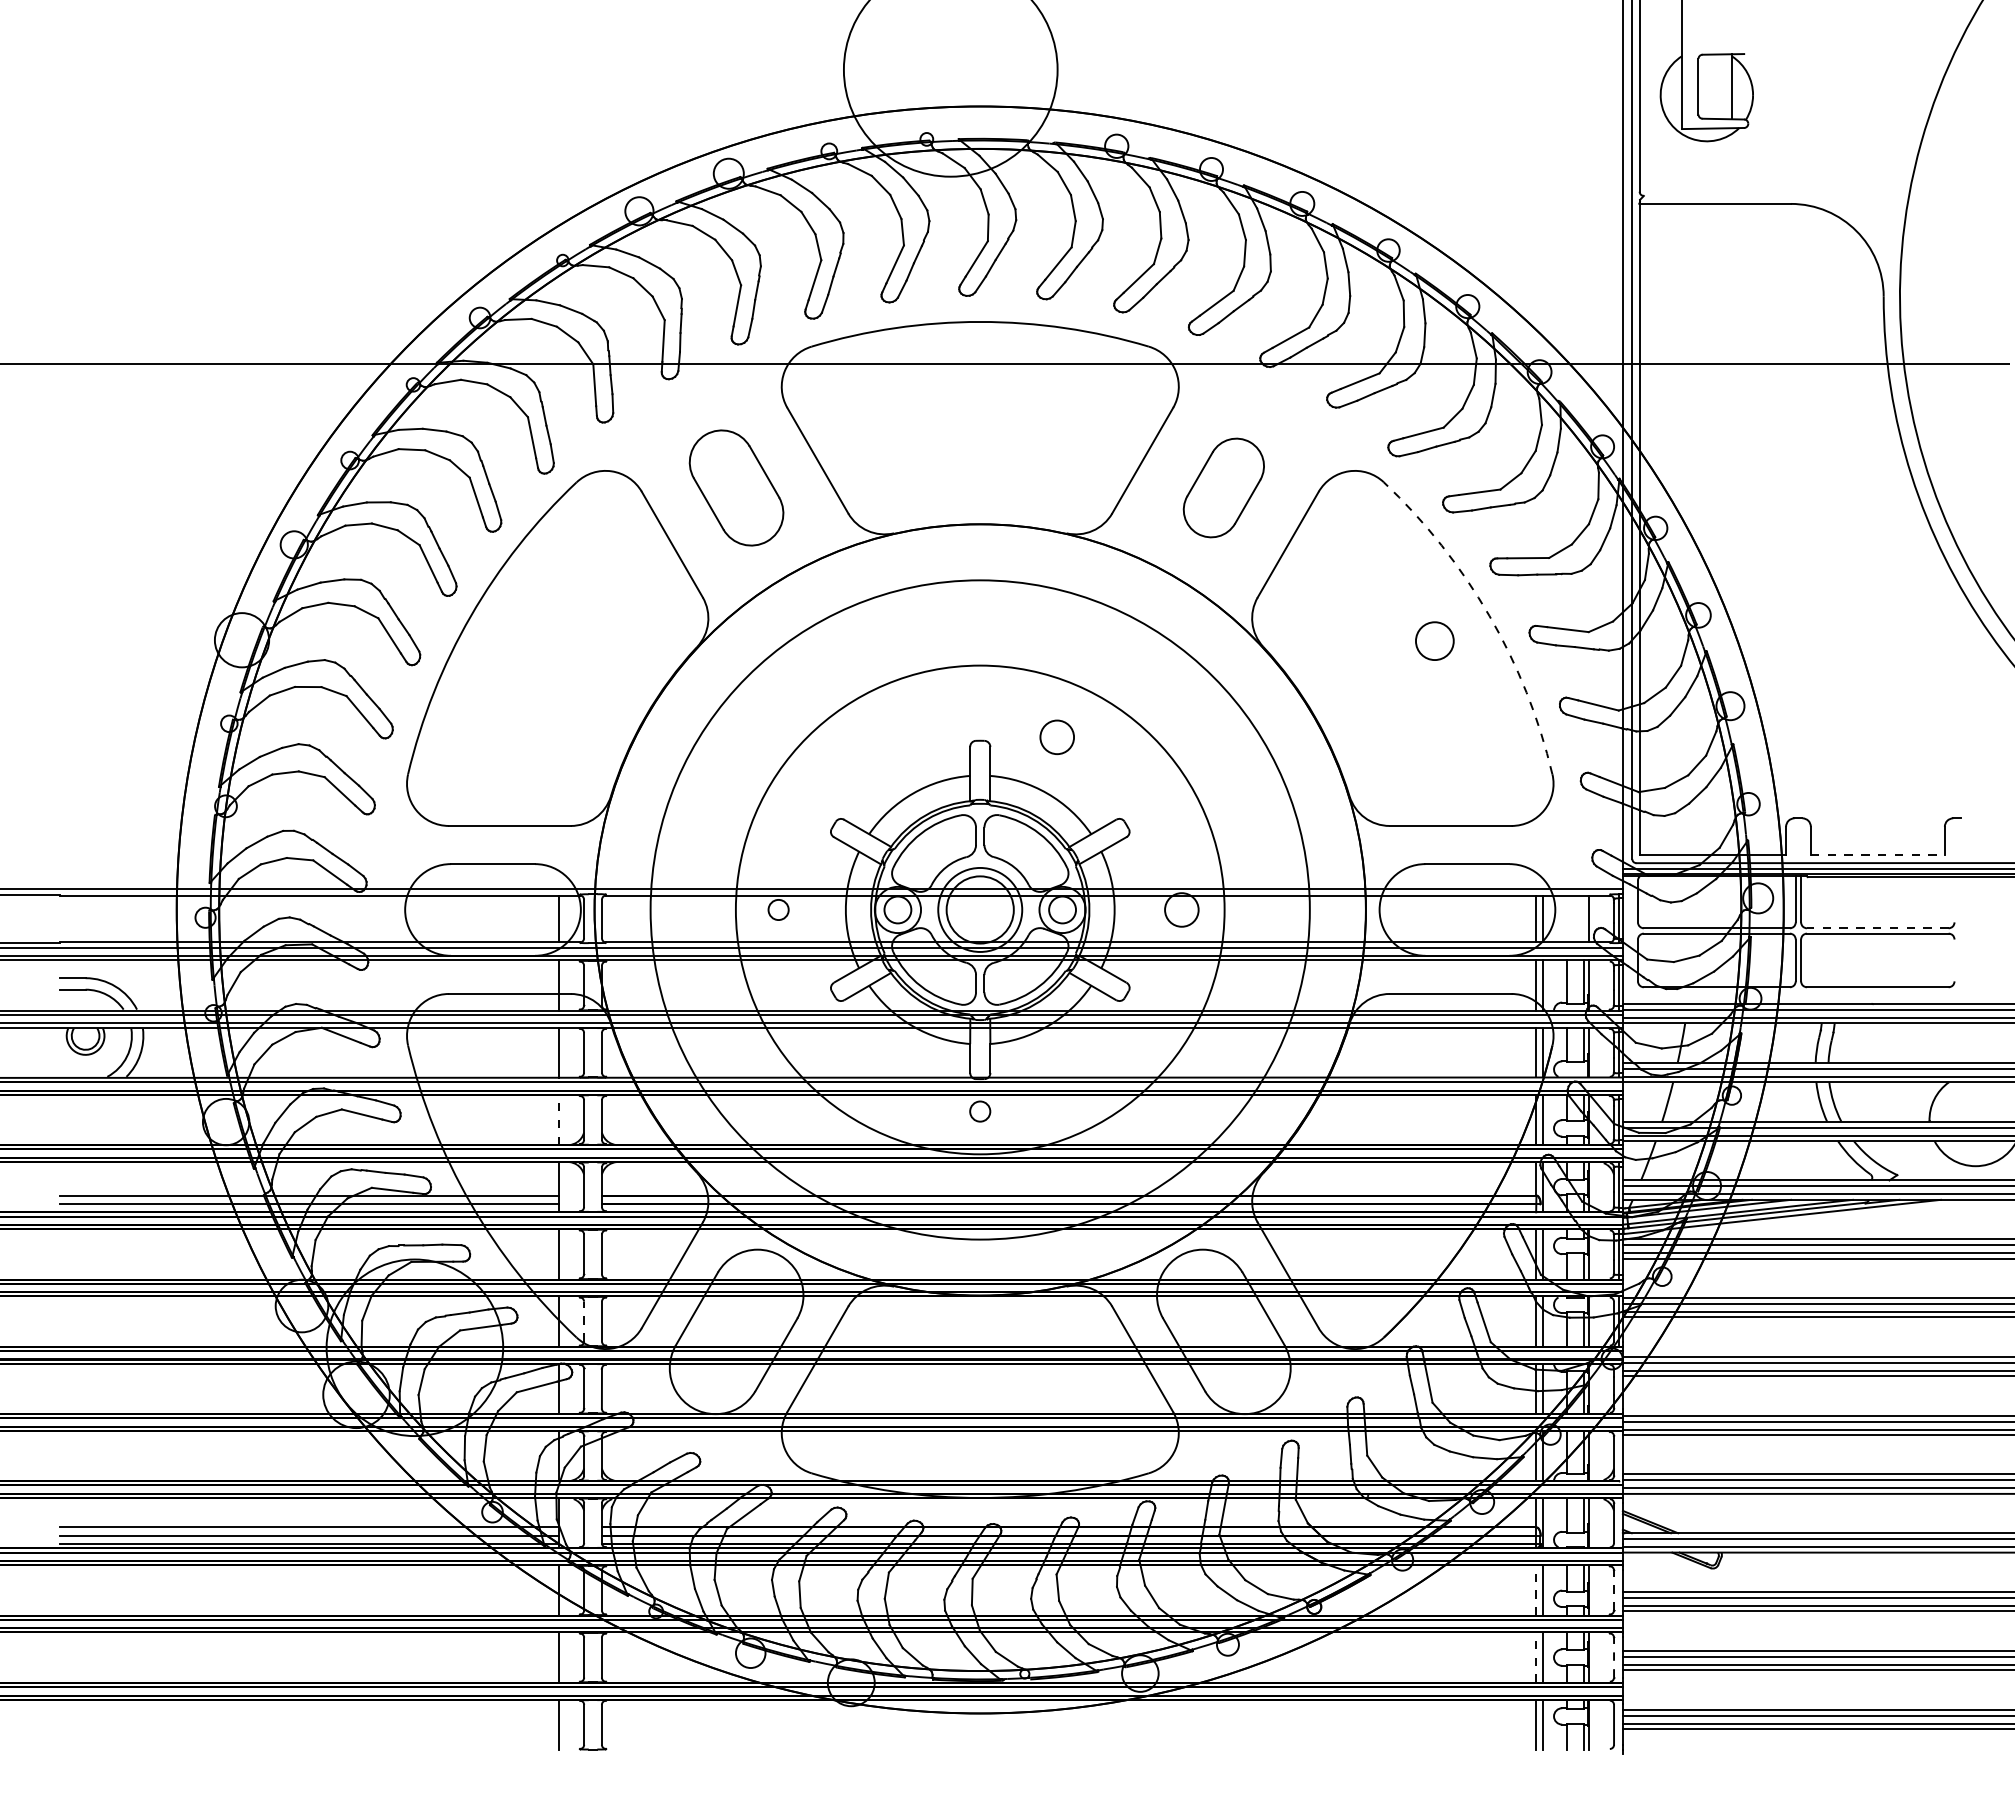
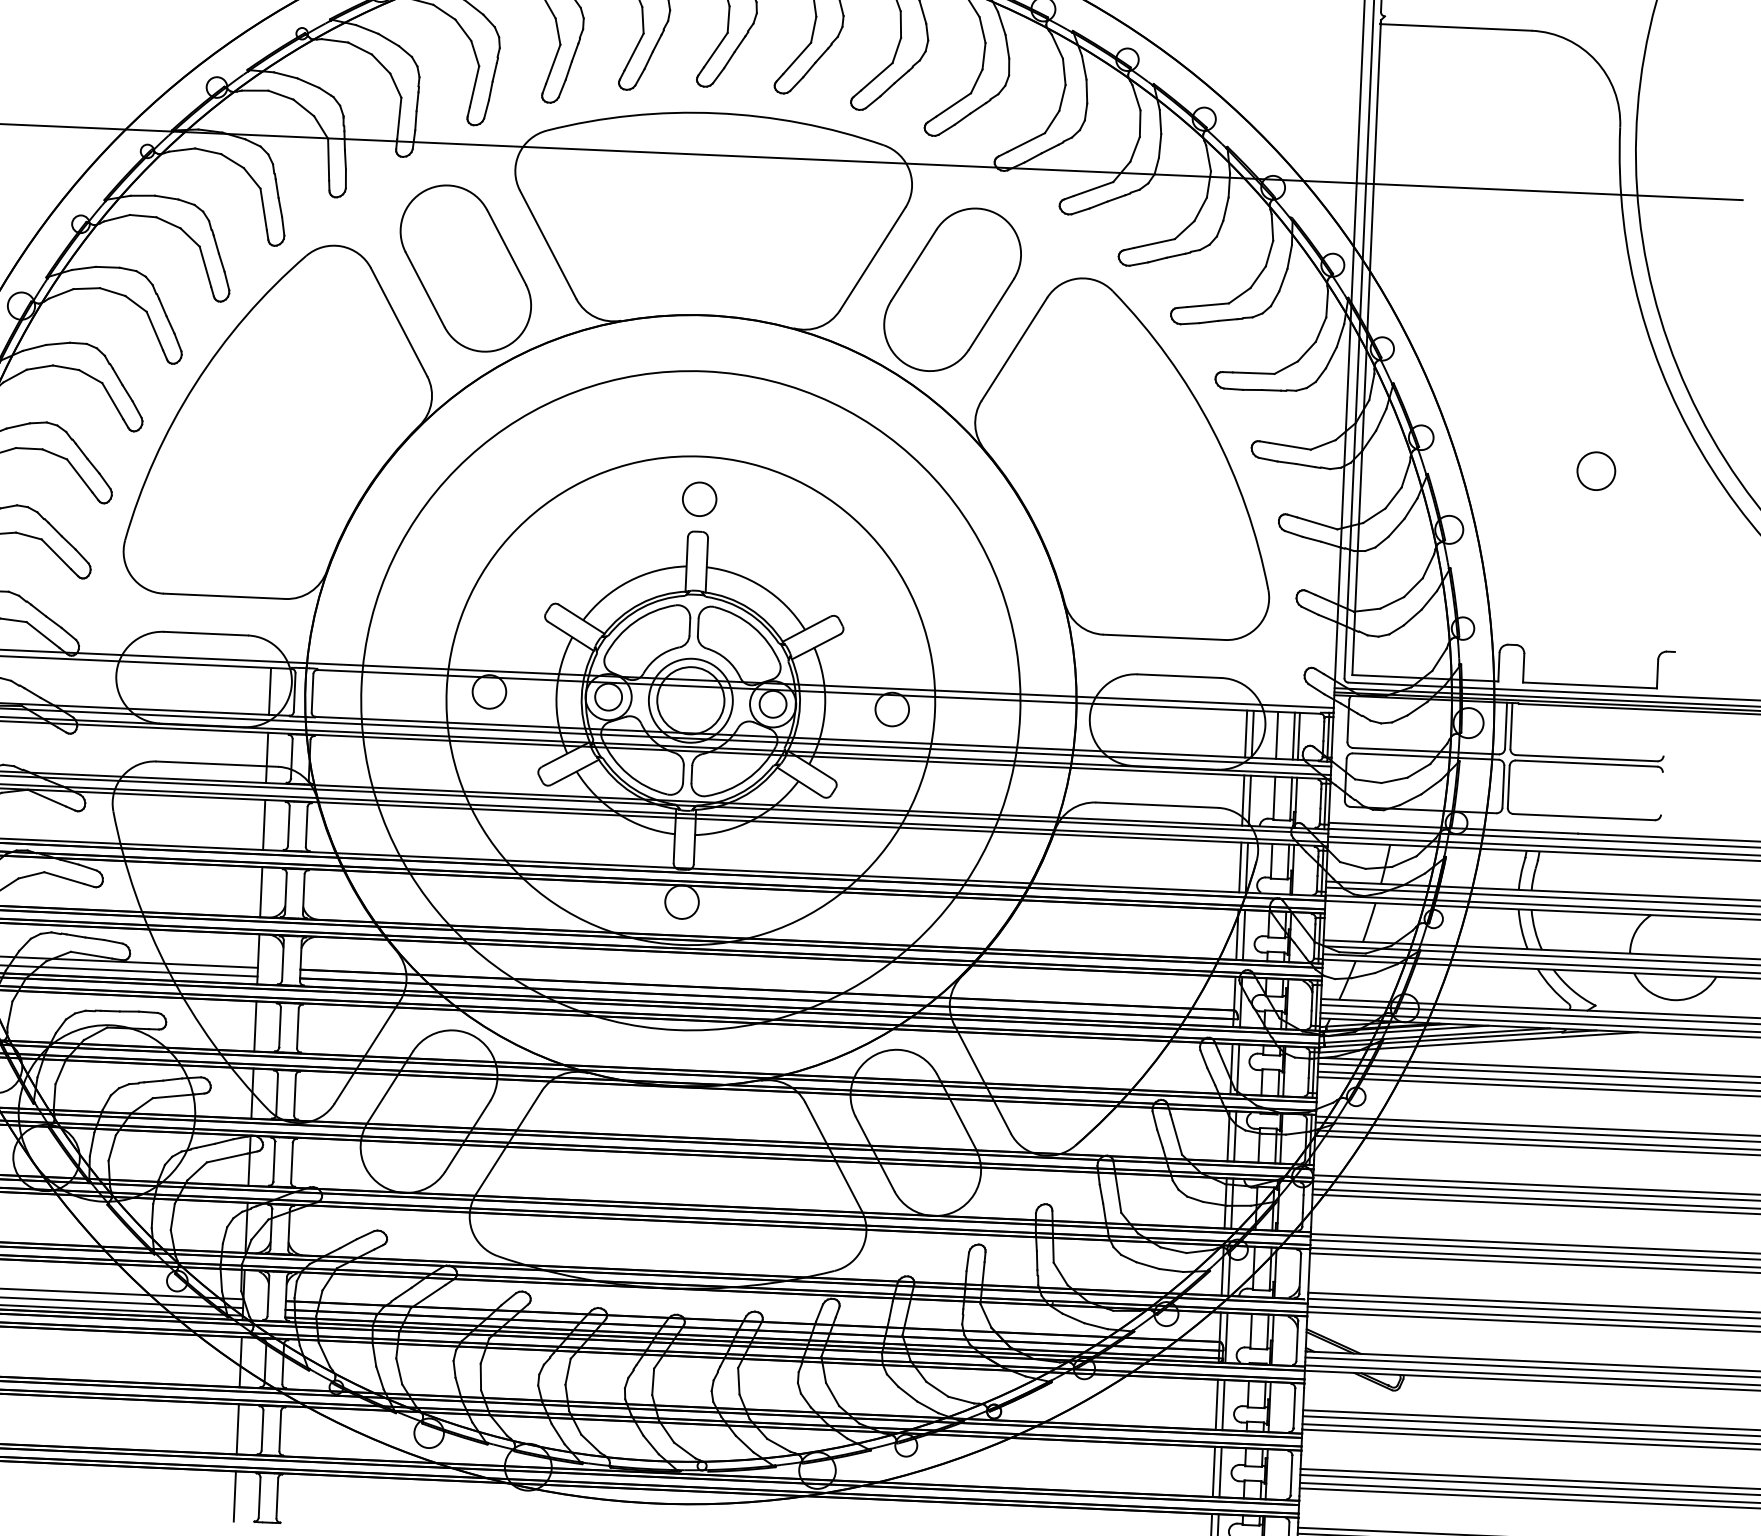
part: (736, 487) -> (465, 268), size x1.43
part: (1223, 487) -> (952, 289), size x1.67
arc: (1489, 615) -> (1212, 428), dashed -> solid
circle: (1434, 640) -> (1596, 470), moved
circle: (1056, 736) -> (698, 498), moved
line: (1877, 855) -> (1589, 685), dashed -> solid
circle: (778, 909) -> (489, 691), size x1.67
line: (1567, 918) -> (1277, 734), added
line: (1584, 918) -> (1294, 735), added
line: (1877, 928) -> (1586, 758), dashed -> solid
circle: (980, 1111) -> (682, 902), size x1.67
line: (559, 1119) -> (261, 891), dashed -> solid
line: (584, 1321) -> (277, 1094), dashed -> solid
line: (1536, 1589) -> (1216, 1403), dashed -> solid
line: (1614, 1590) -> (1294, 1408), dashed -> solid
line: (1536, 1657) -> (1213, 1471), dashed -> solid
line: (1614, 1657) -> (1291, 1475), dashed -> solid

